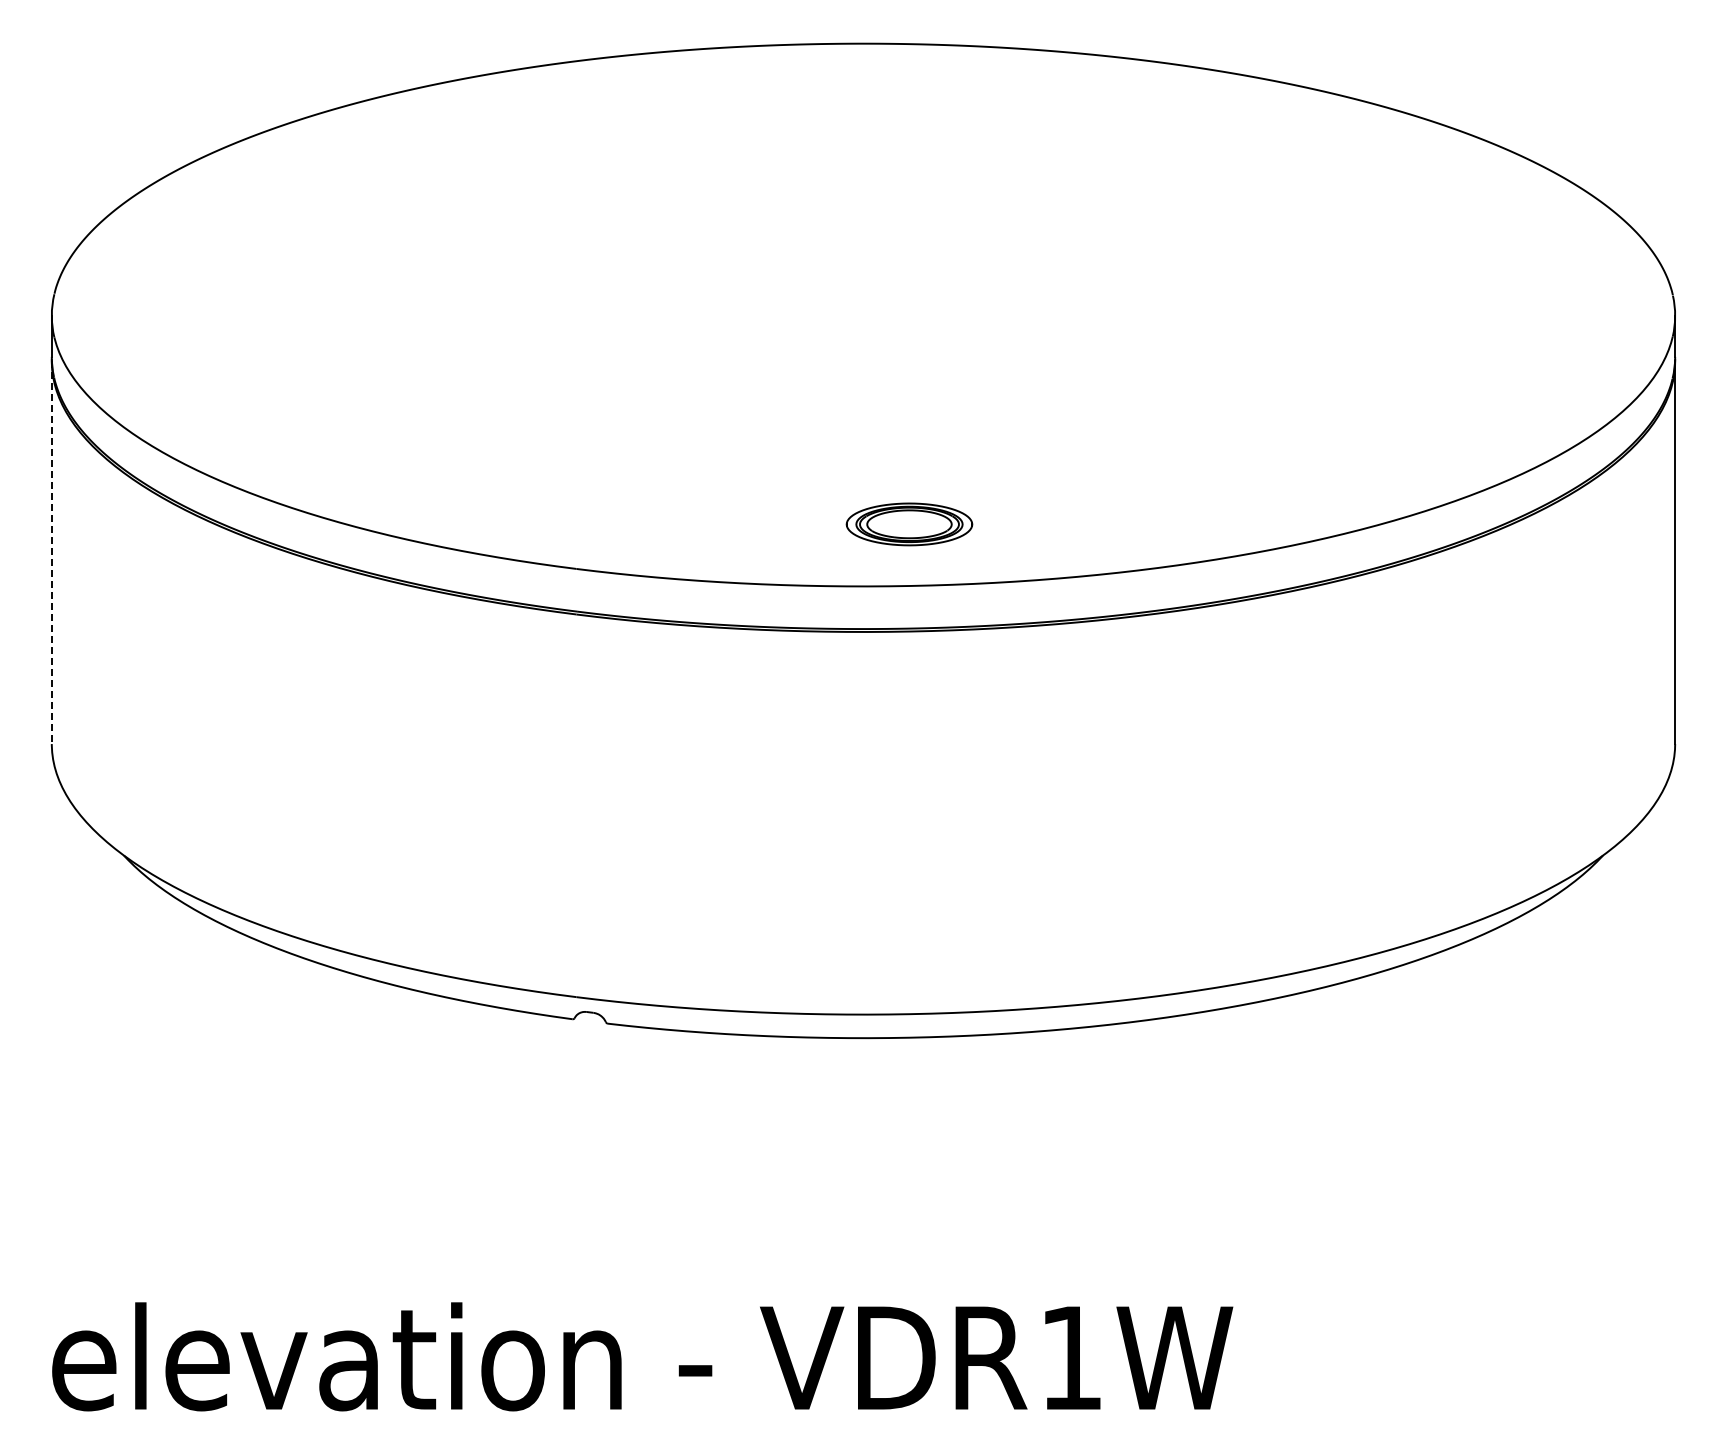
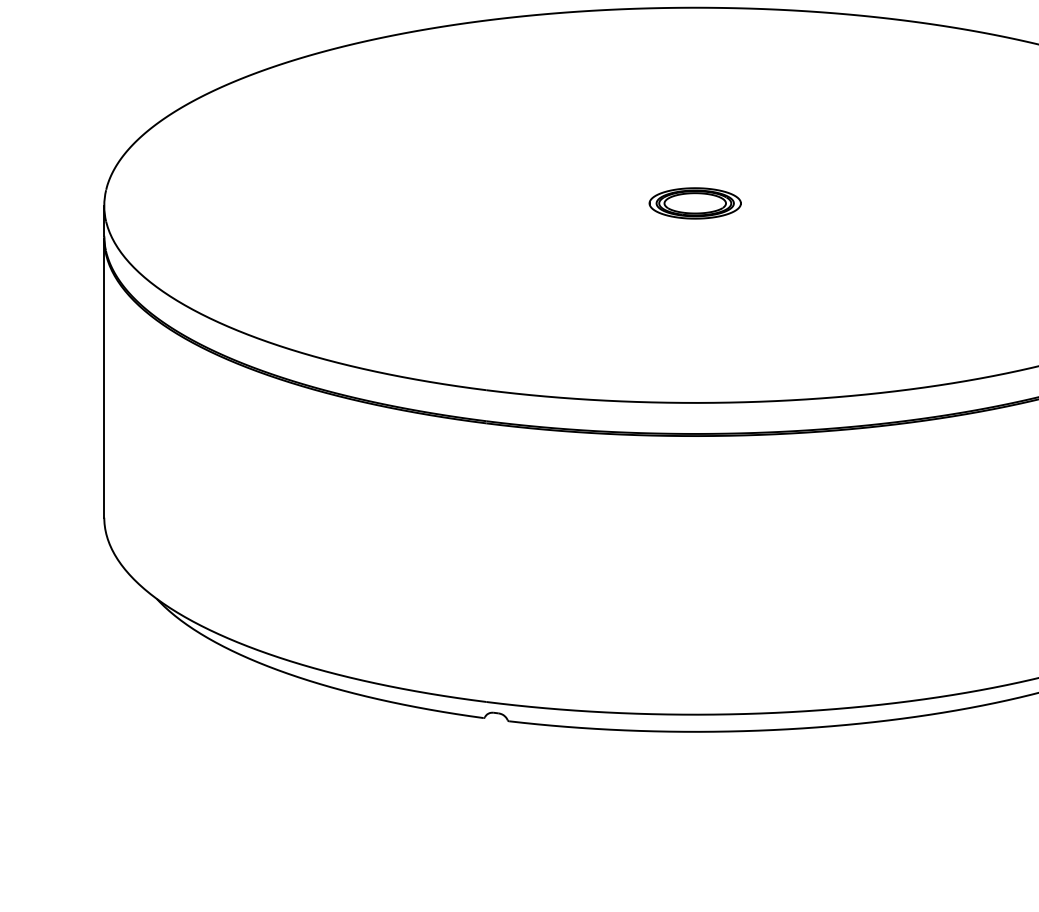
part: (909, 524) -> (695, 203), moved
line: (51, 553) -> (104, 378), dashed -> solid

